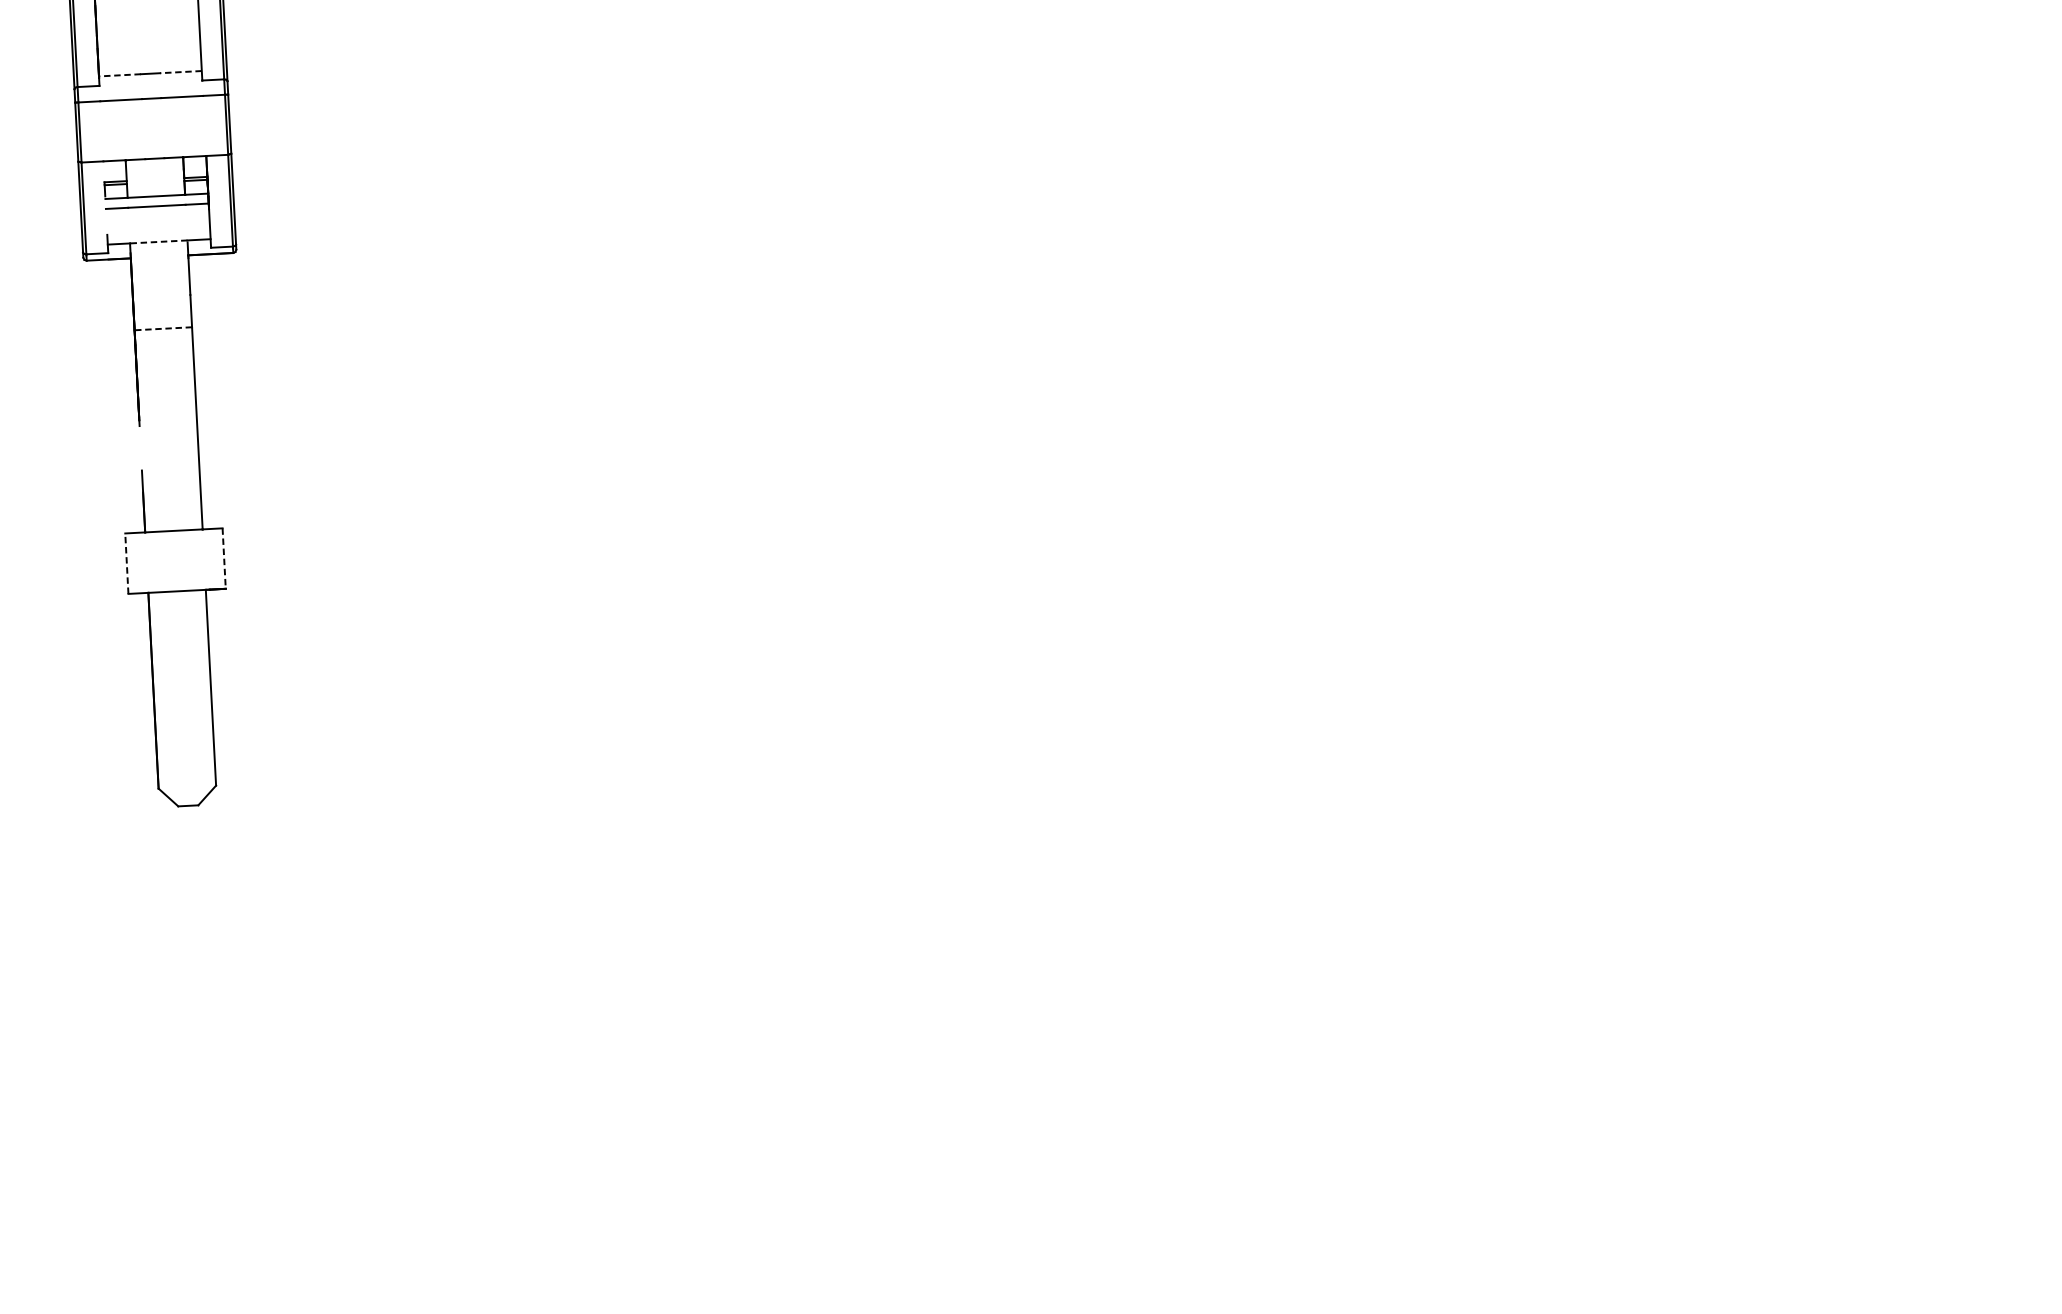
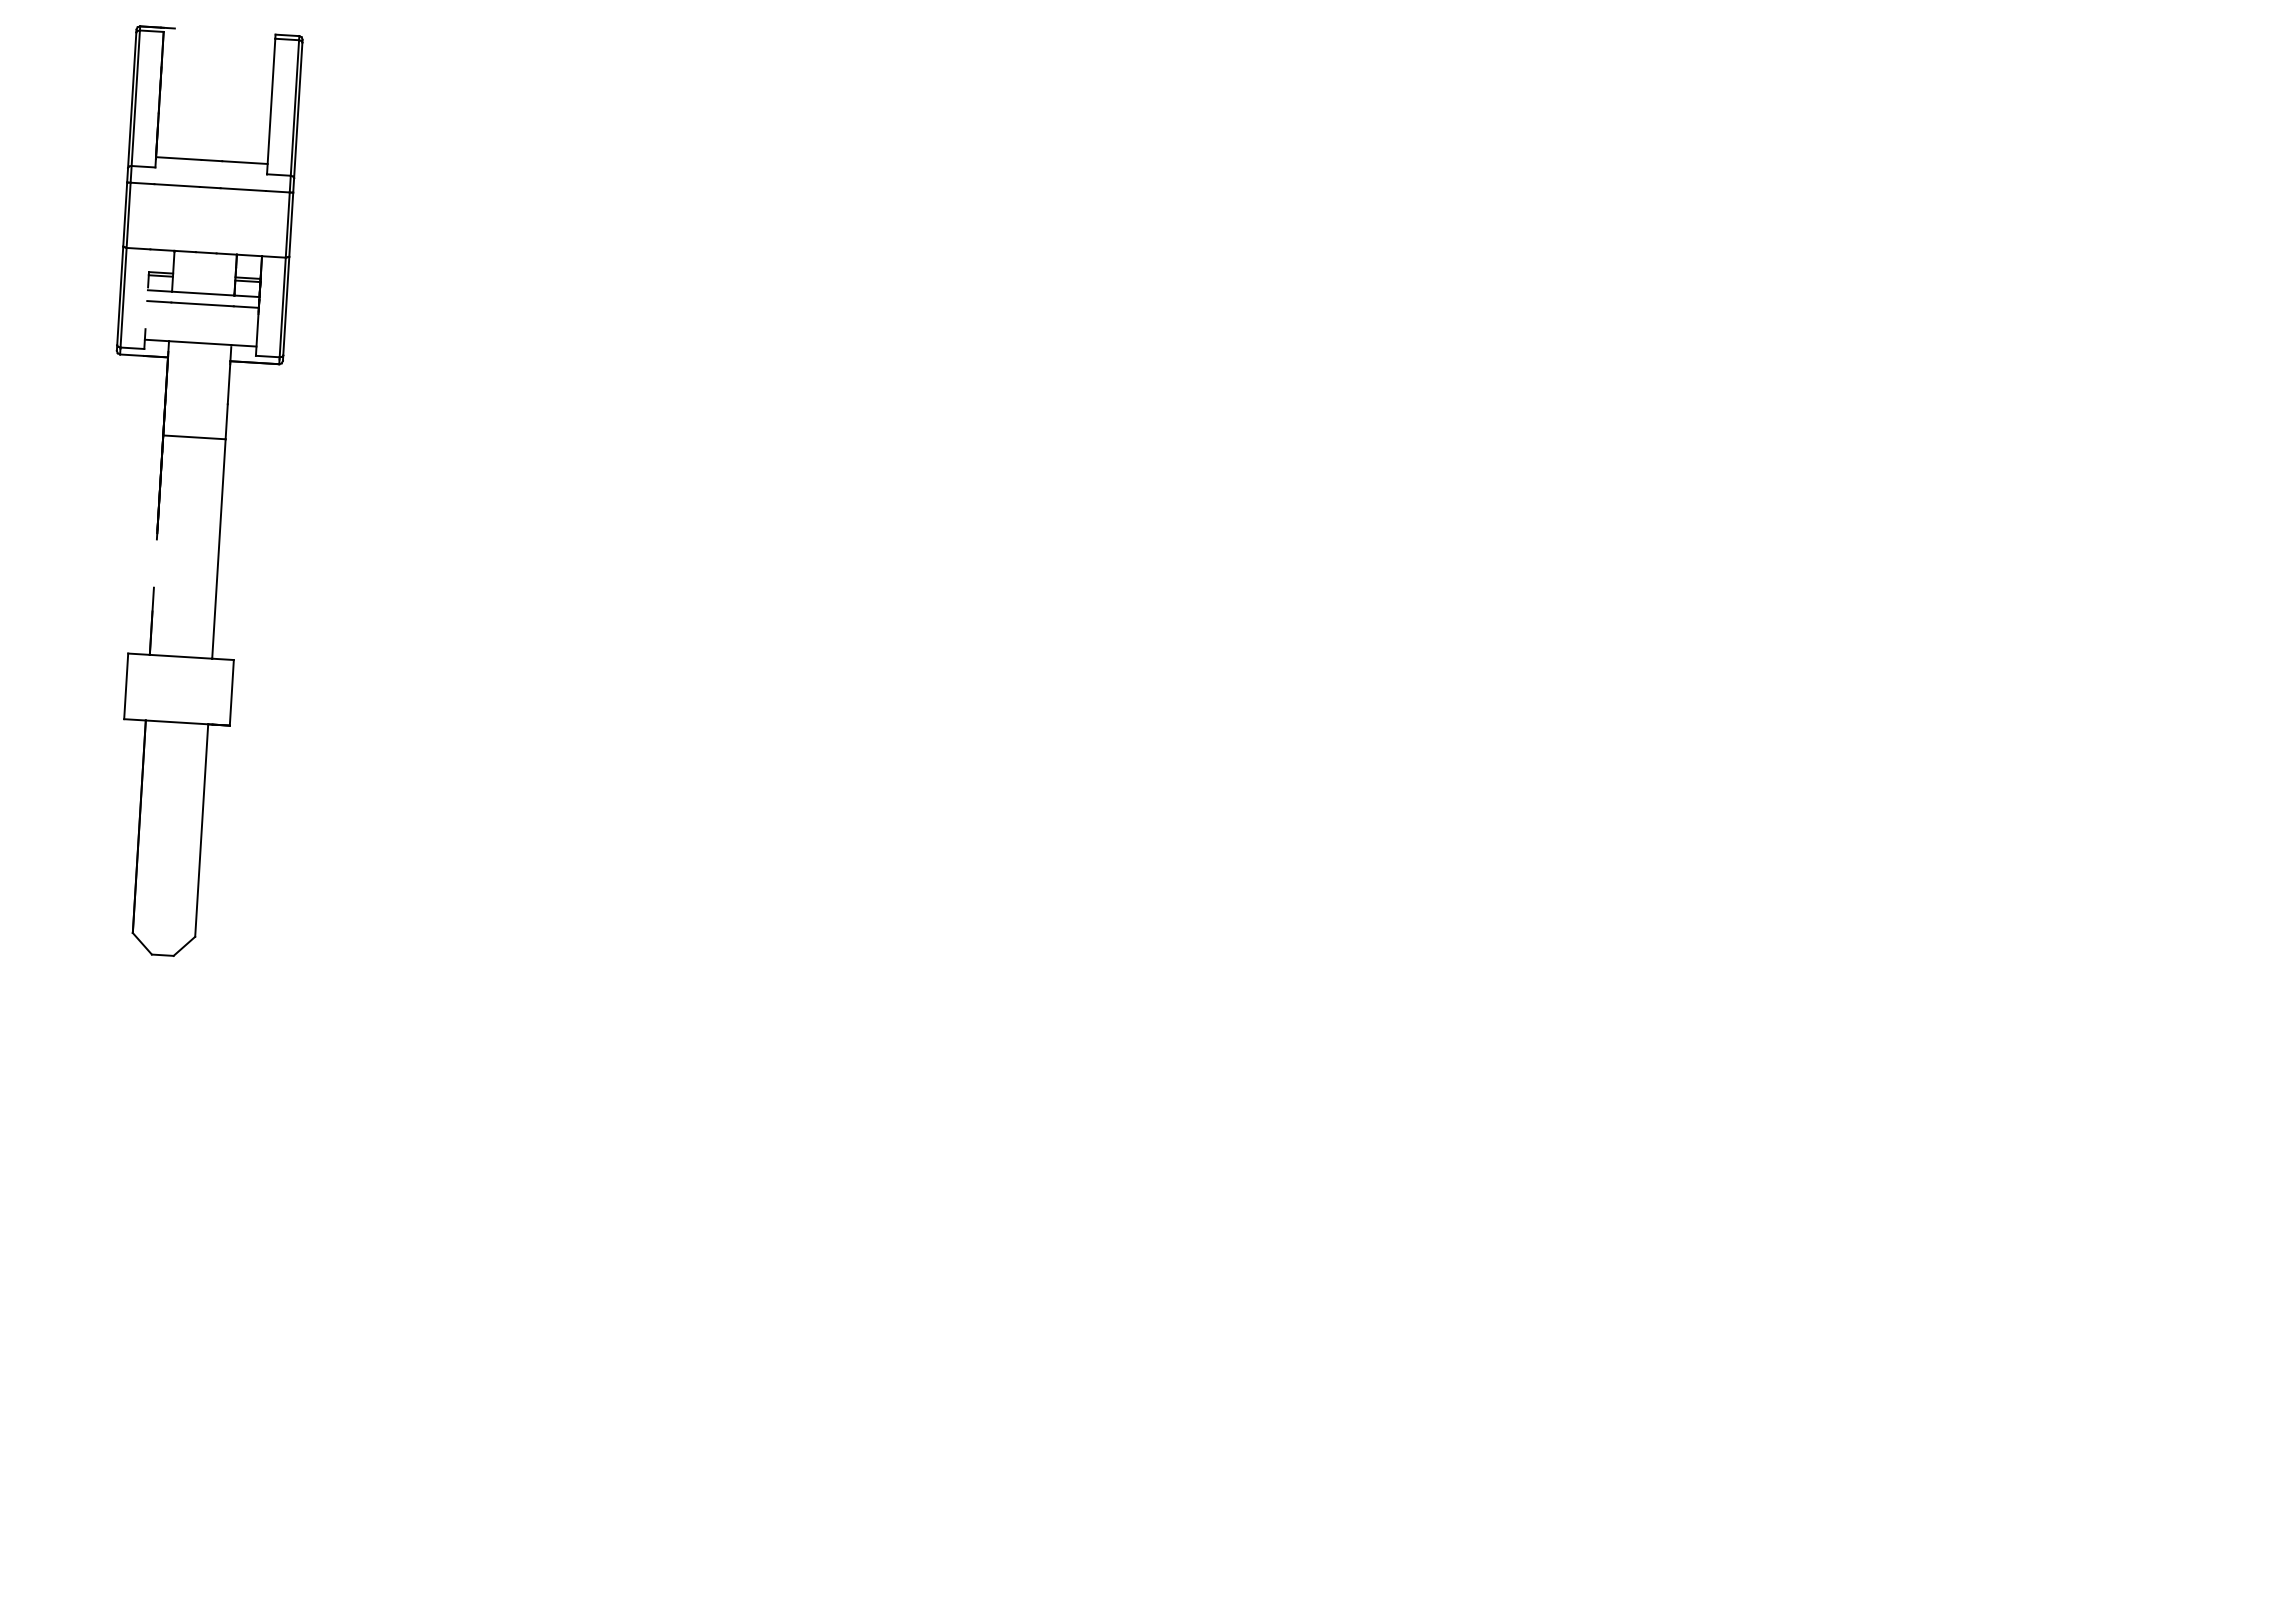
line: (180, 72) -> (244, 162), dashed -> solid
line: (119, 75) -> (178, 158), dashed -> solid
line: (158, 242) -> (199, 343), dashed -> solid
line: (162, 328) -> (193, 437), dashed -> solid
line: (223, 558) -> (231, 692), dashed -> solid
line: (127, 563) -> (126, 686), dashed -> solid

